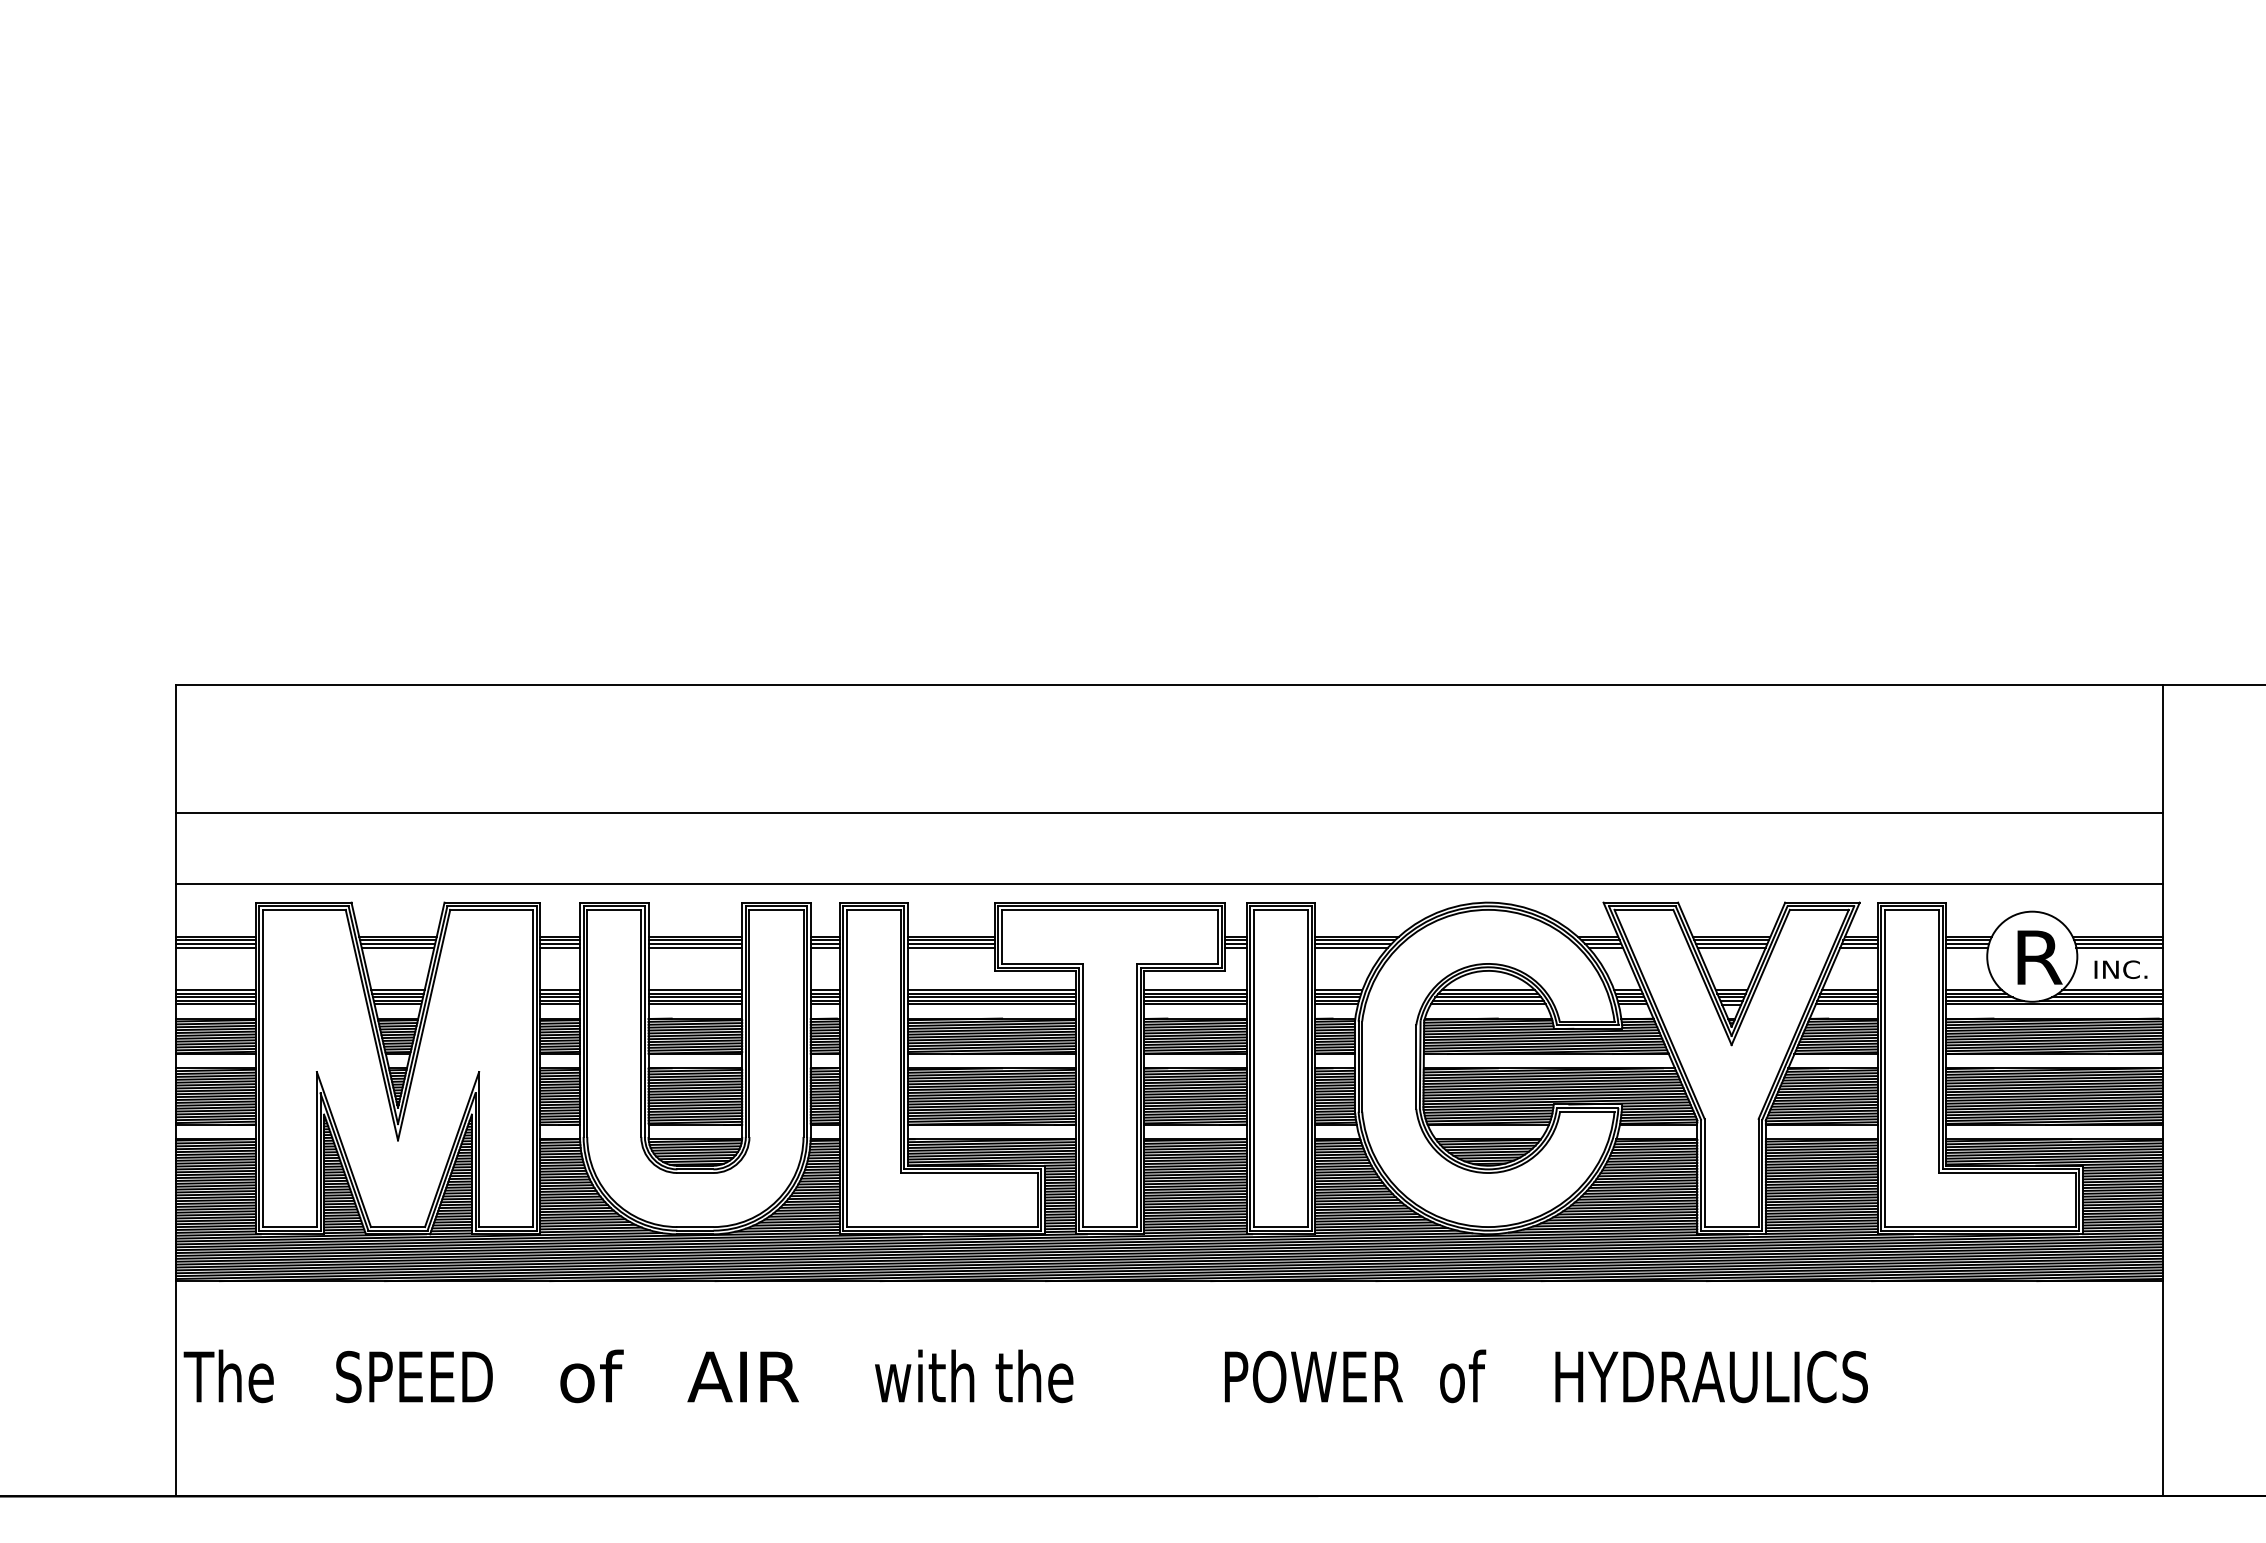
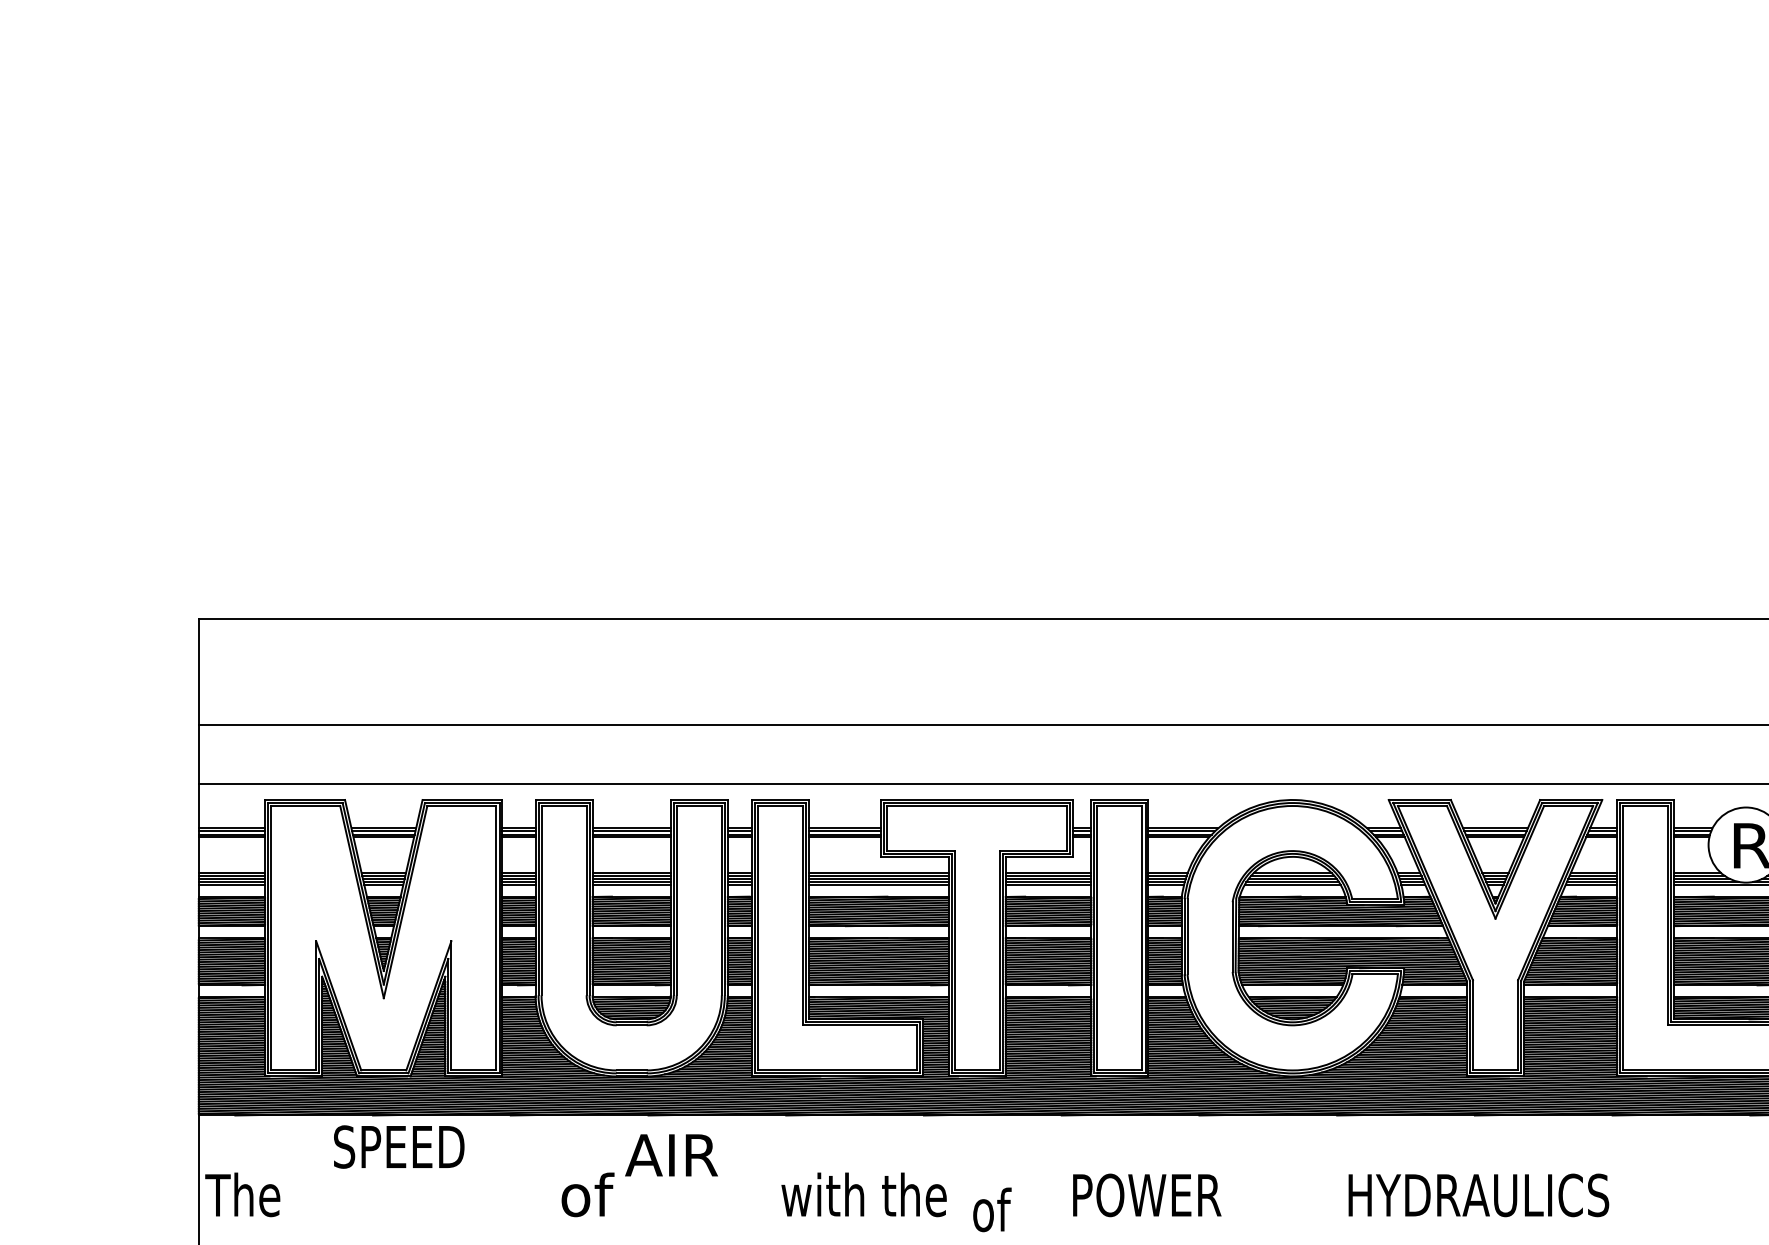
text: (414, 1376) -> (399, 1146), moved
text: (591, 1376) -> (587, 1194), moved
text: (742, 1376) -> (670, 1154), moved
text: (1463, 1376) -> (992, 1209), moved

